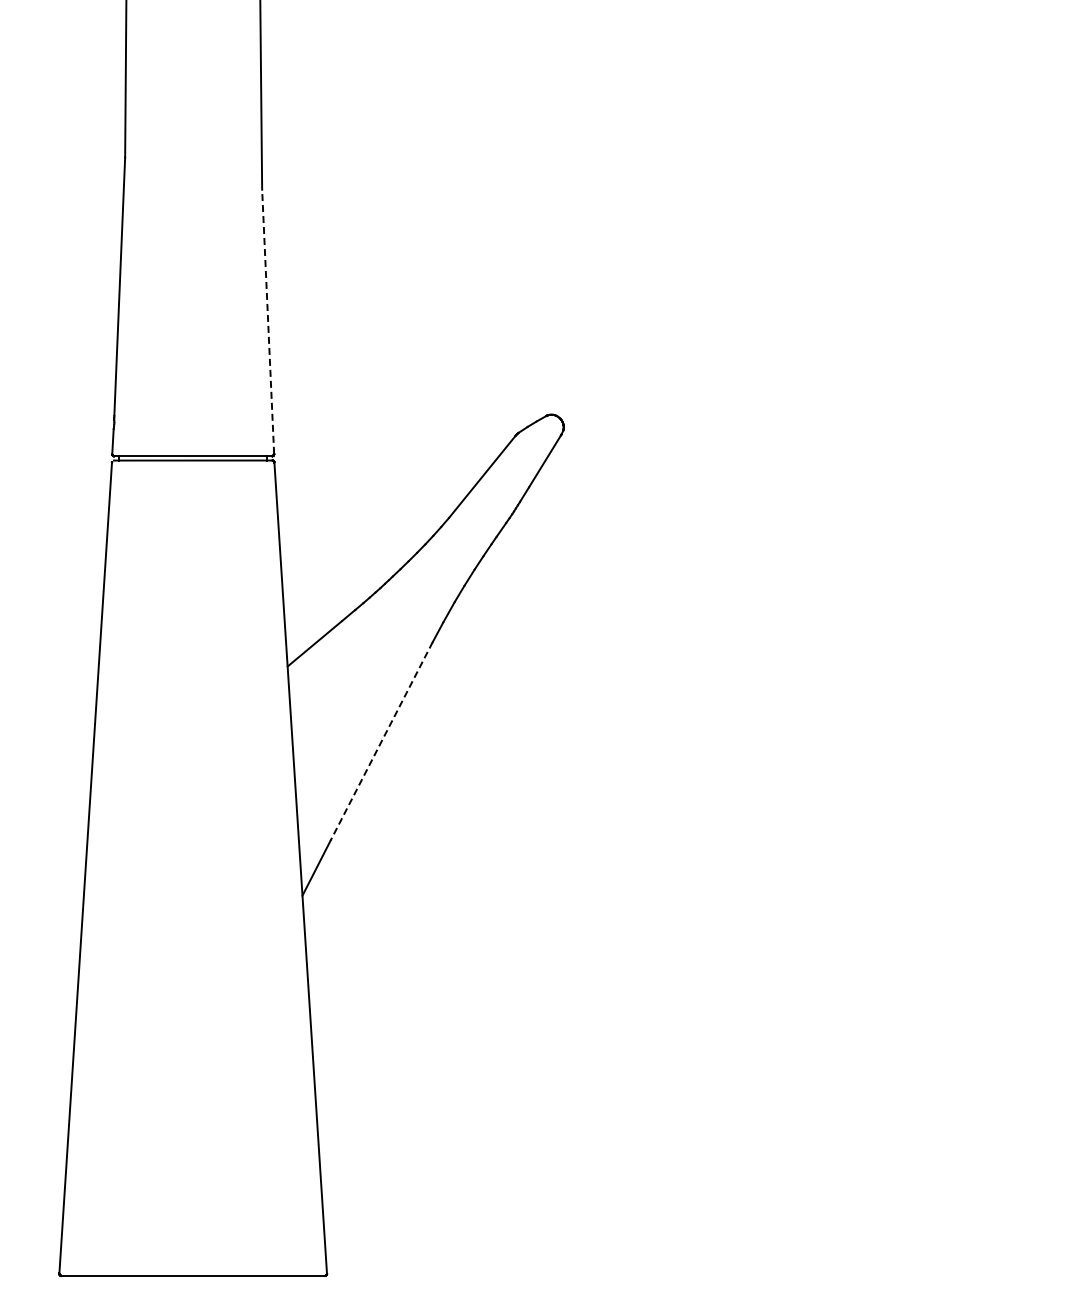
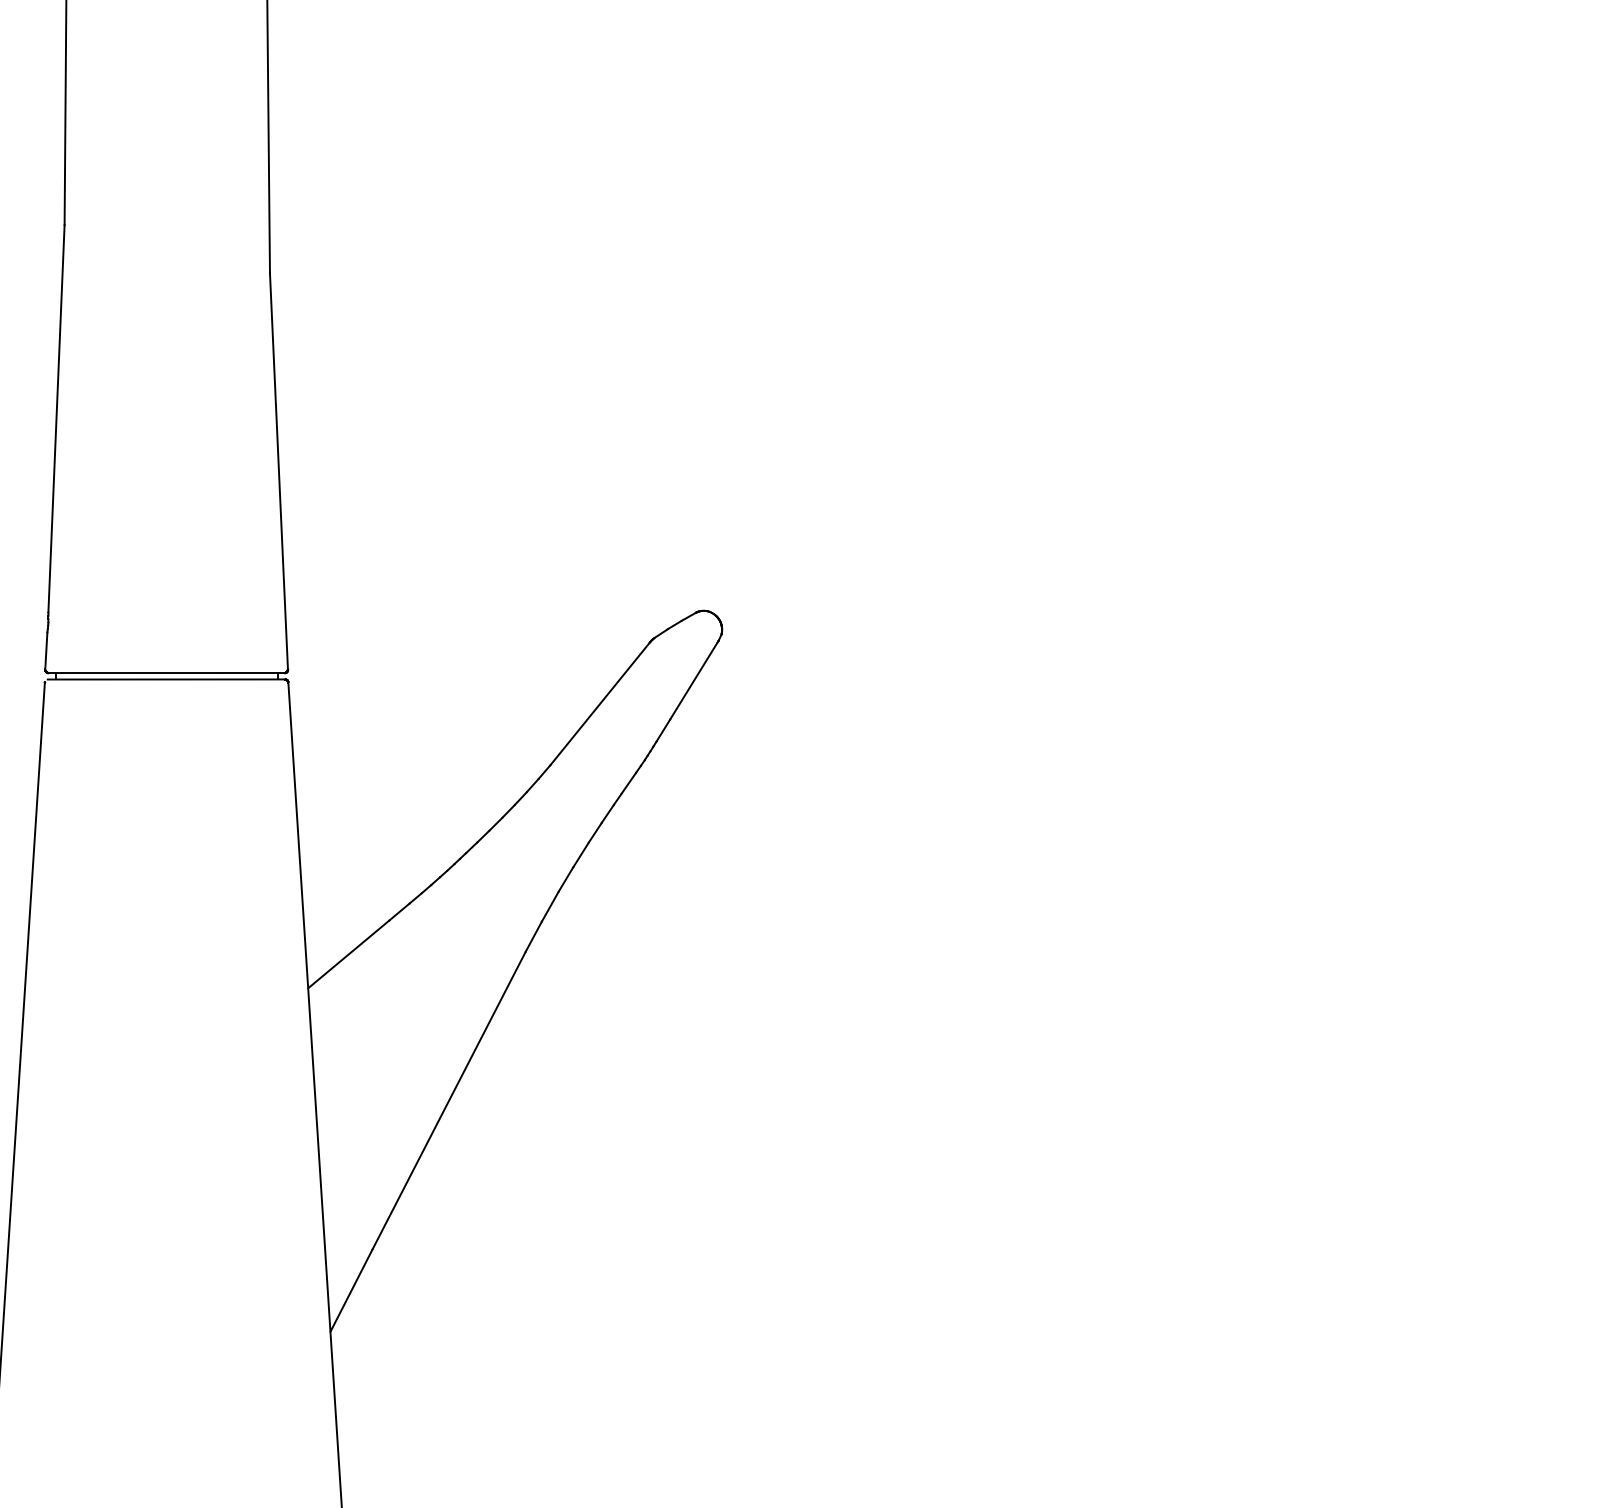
line: (268, 321) -> (279, 471), dashed -> solid
line: (381, 741) -> (448, 1100), dashed -> solid

